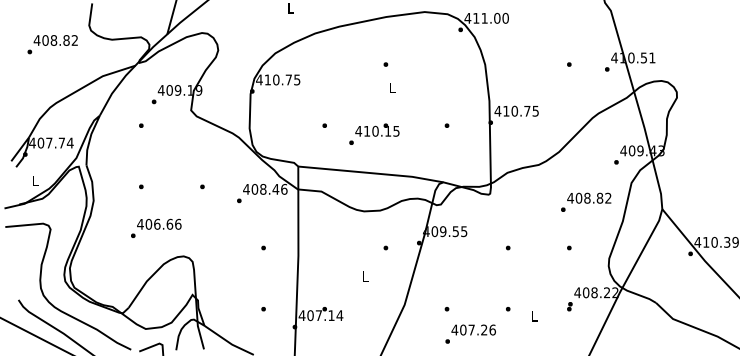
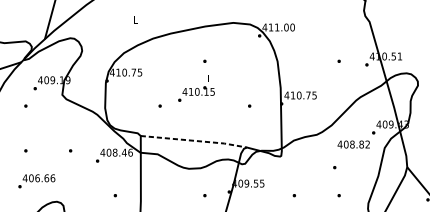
text: (374, 133) -> (196, 93), moved
line: (371, 173) -> (194, 141), solid -> dashed
text: (589, 197) -> (353, 144), moved

